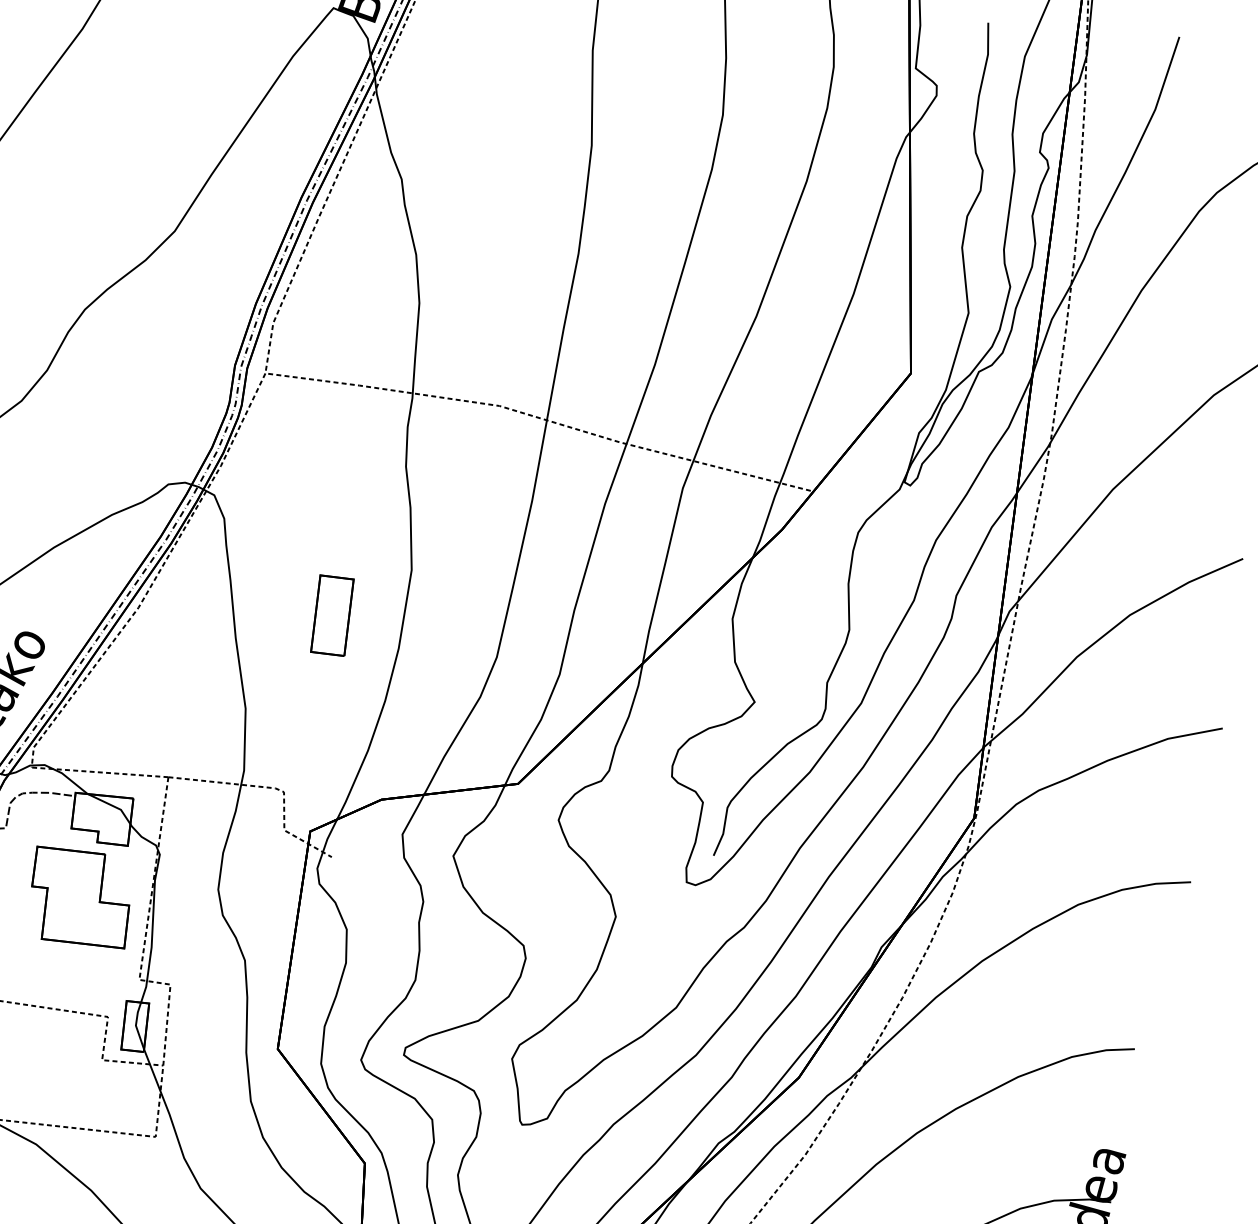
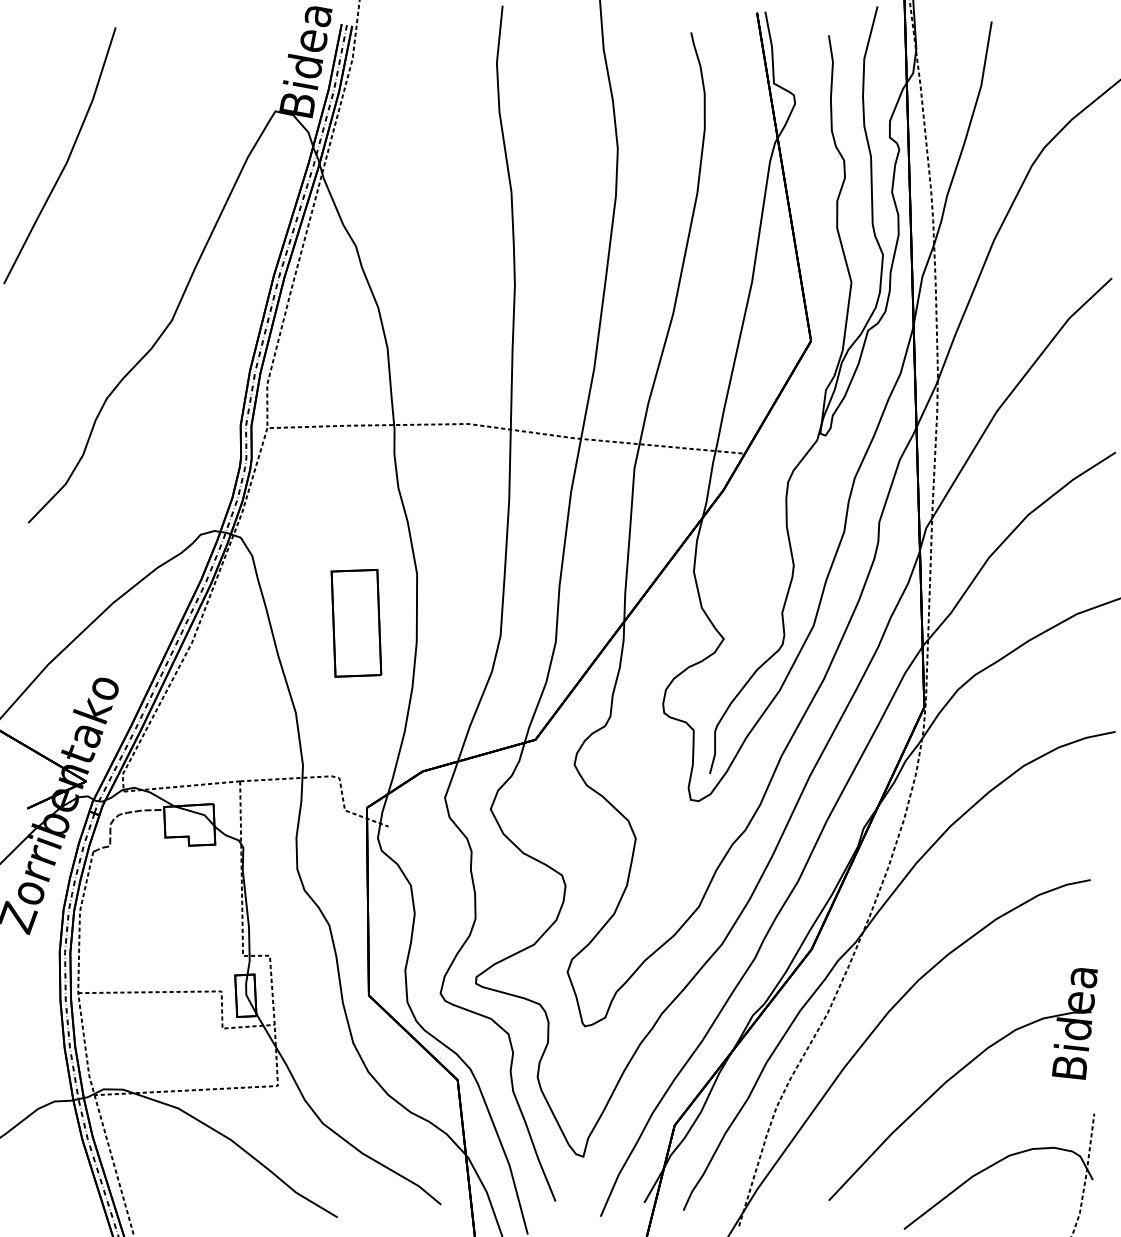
part: (332, 614) -> (356, 622), size x1.6
part: (80, 897) -> (182, 894), removed

